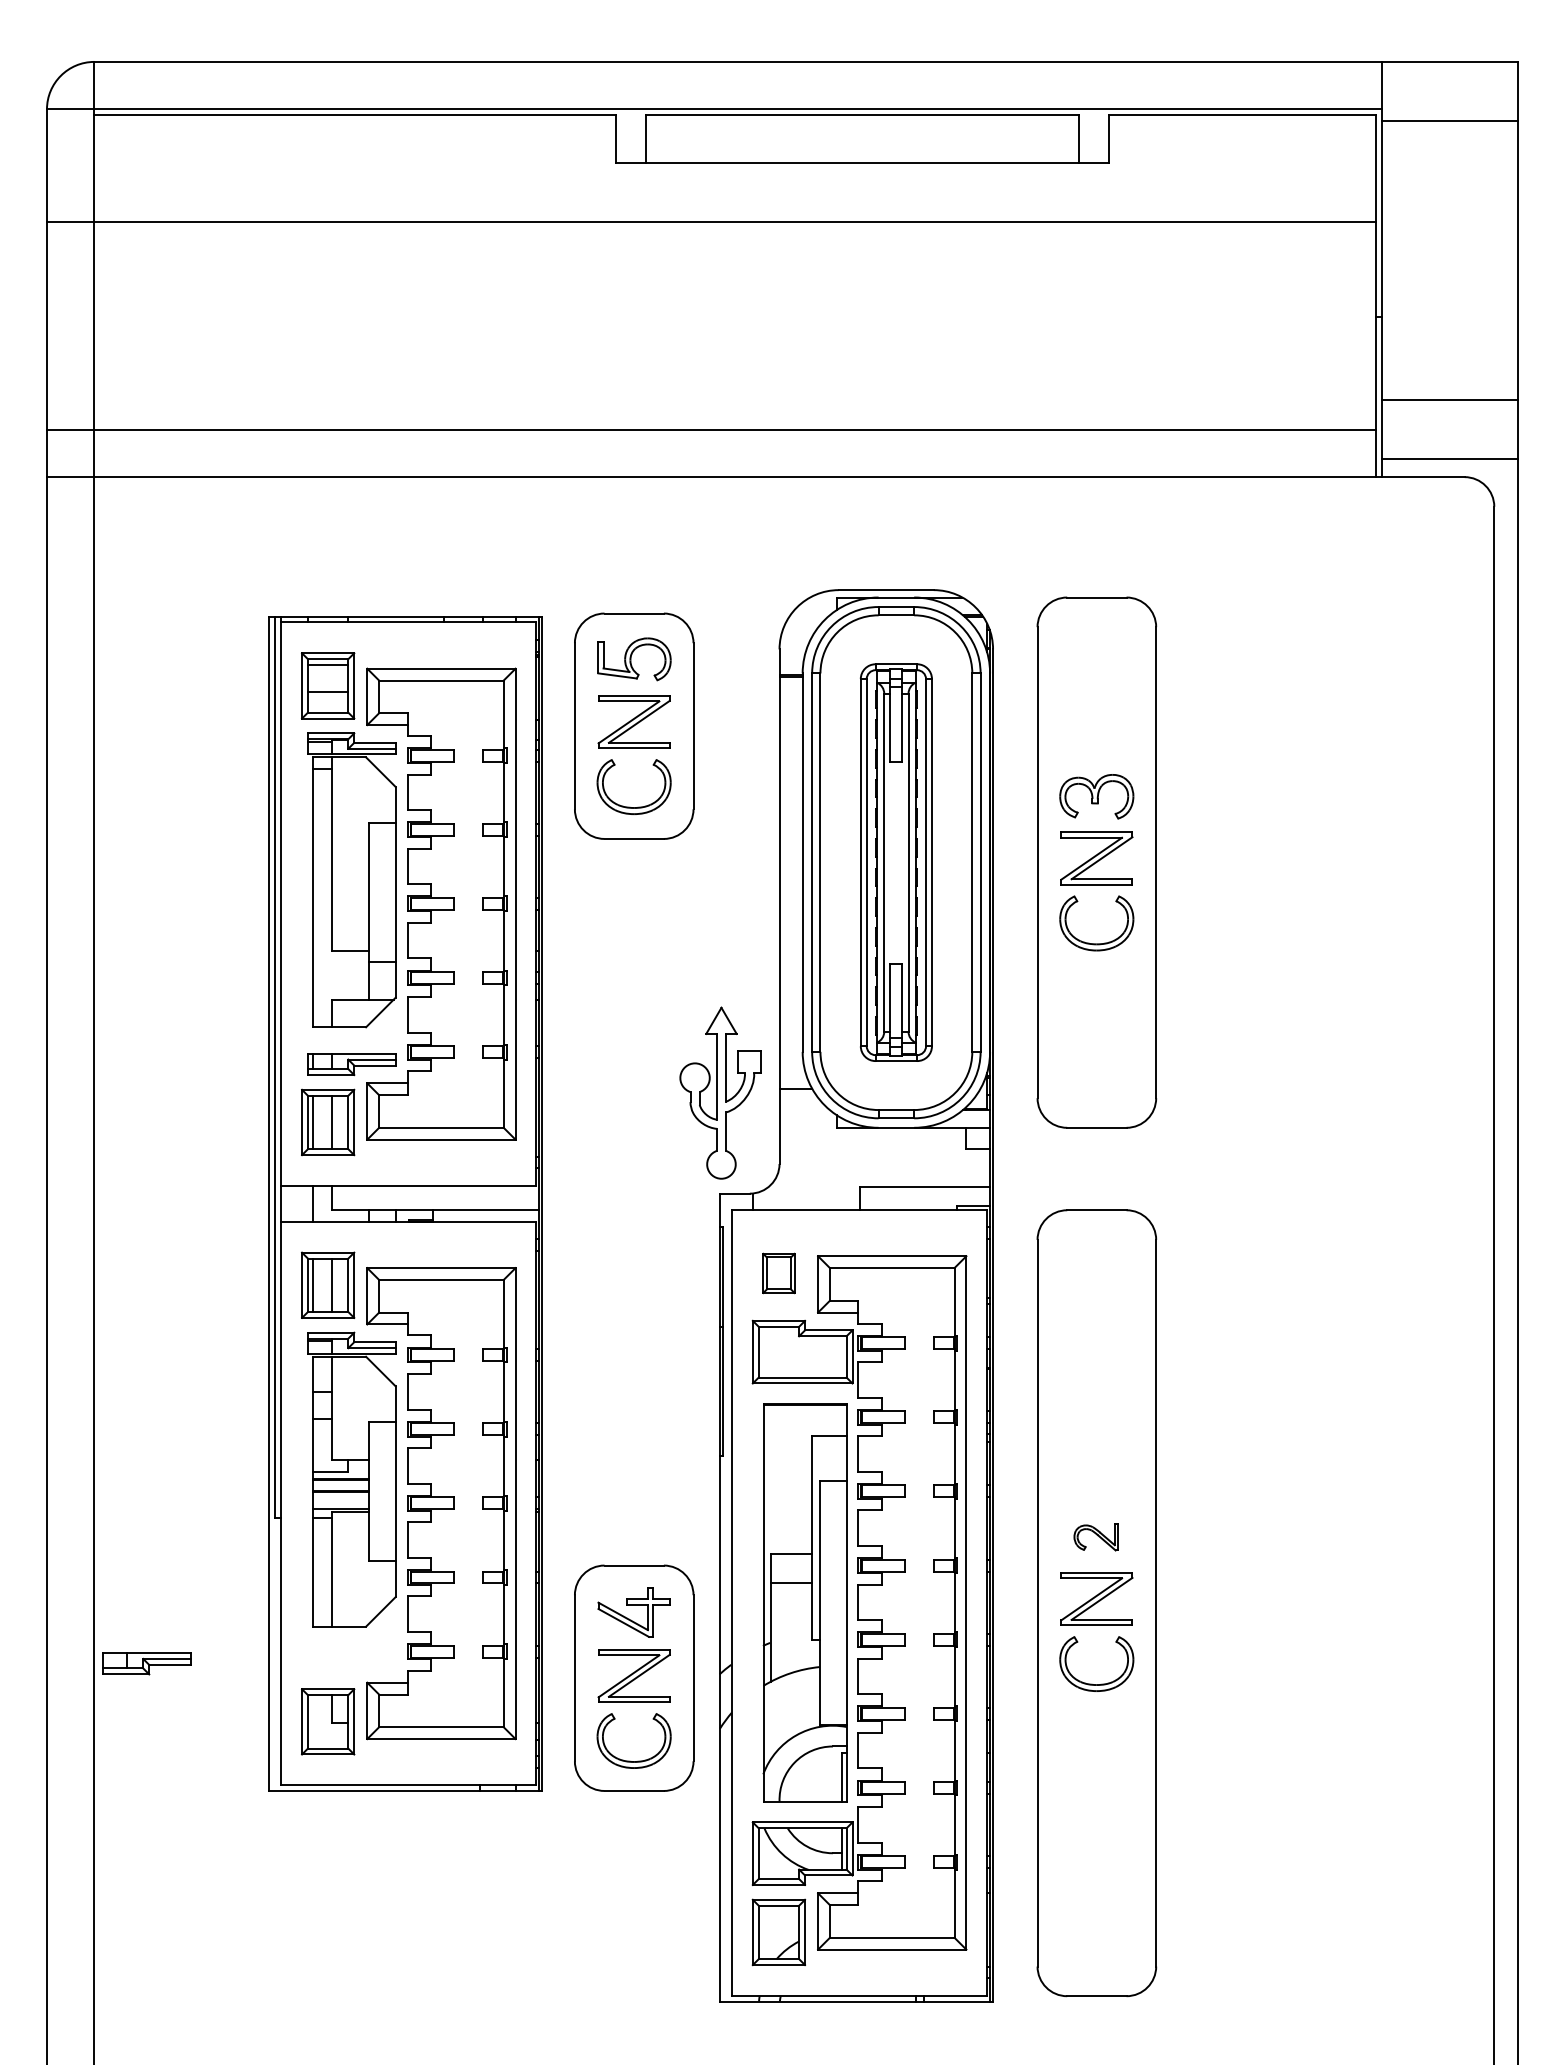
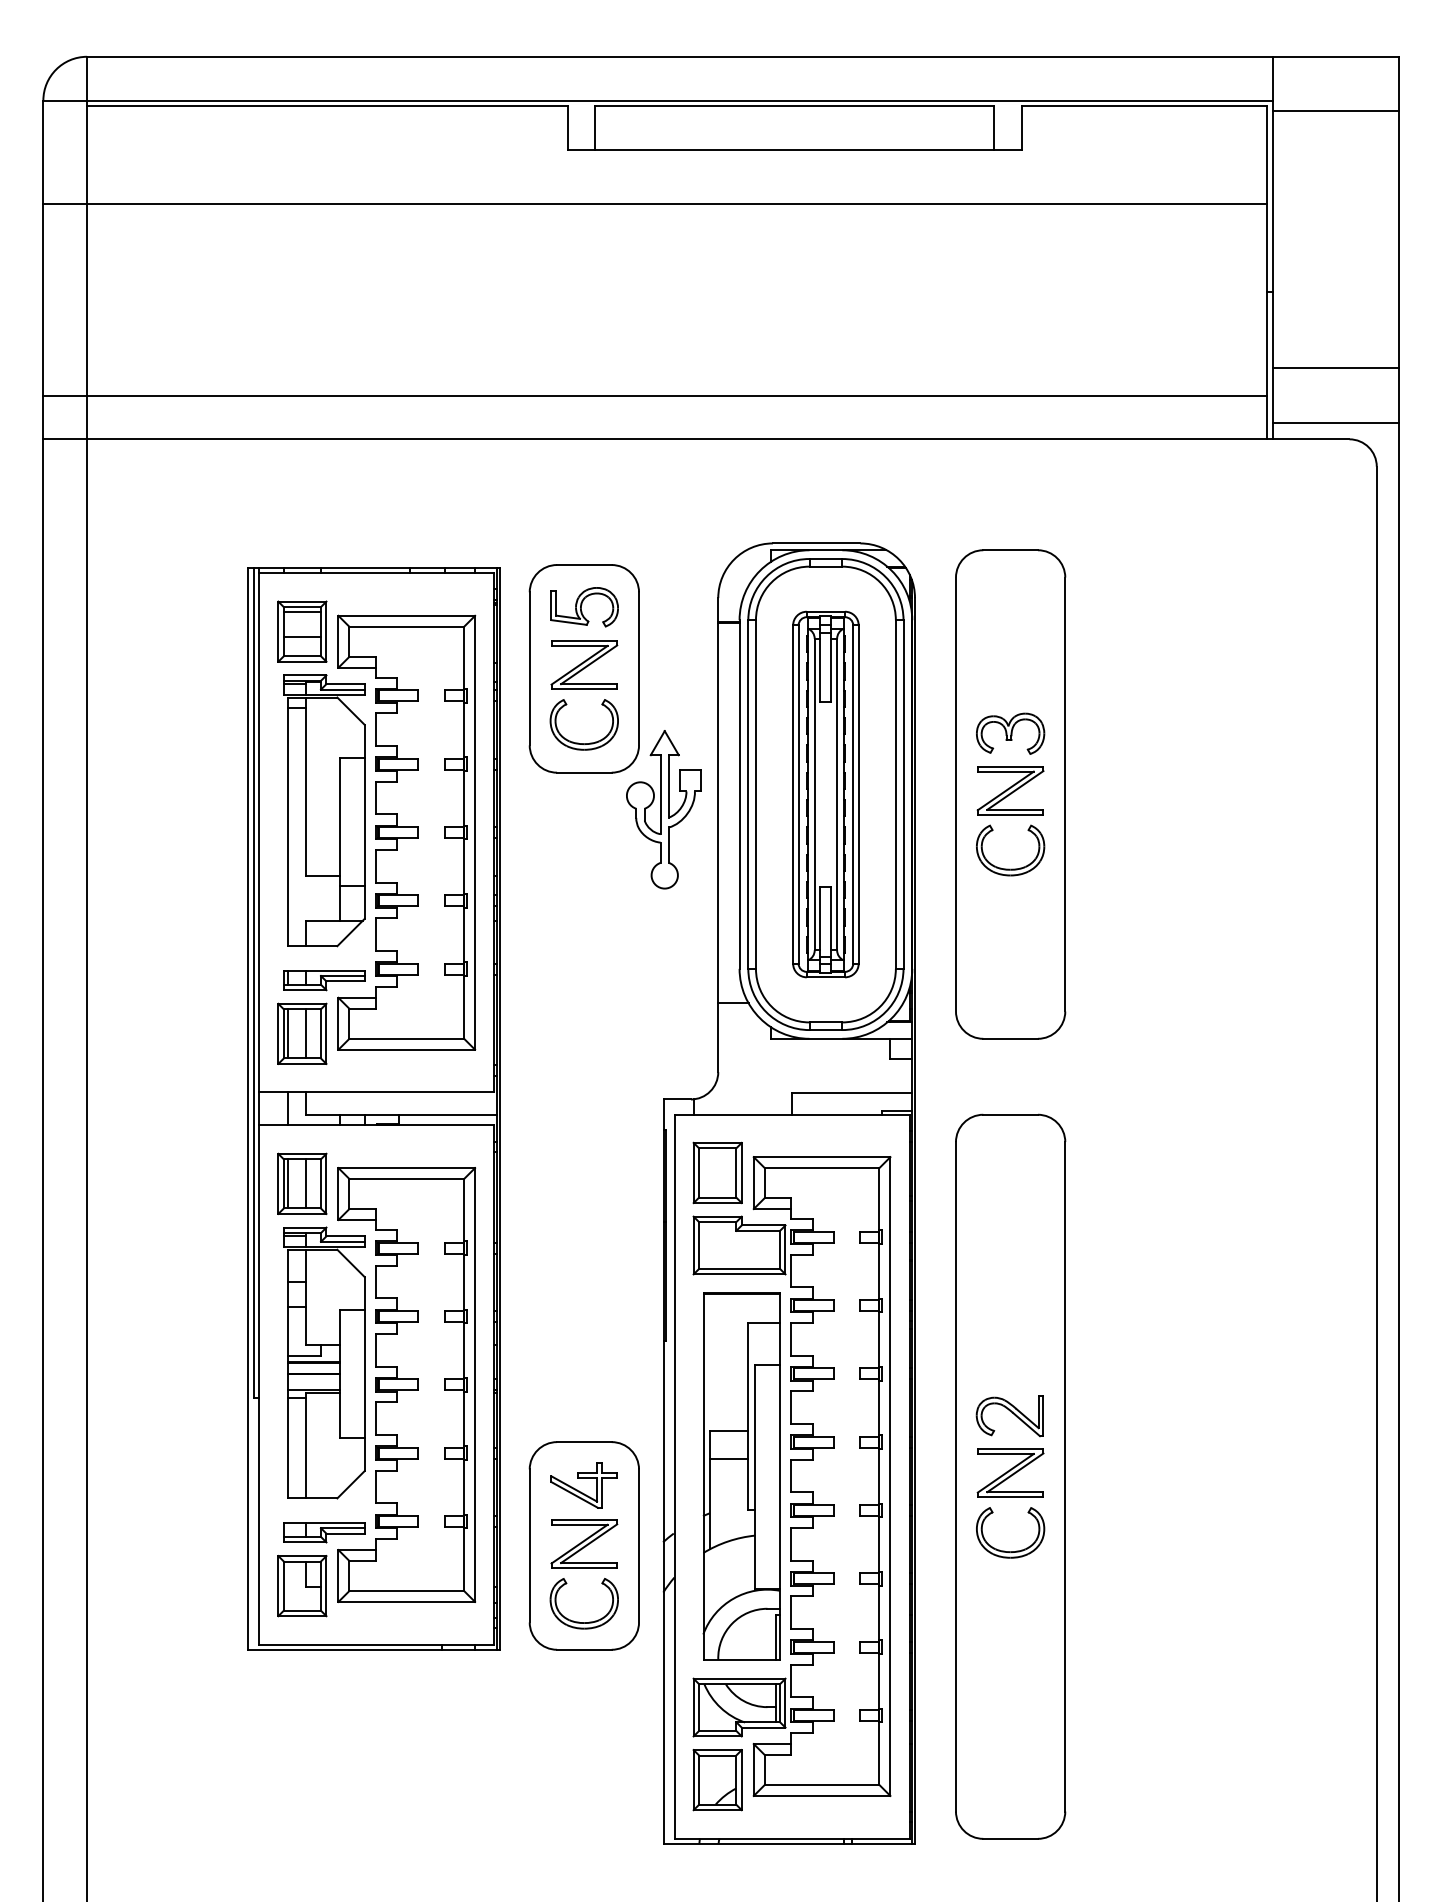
part: (720, 1092) -> (663, 809), moved
part: (778, 1273) -> (717, 1173), size x1.67
part: (1095, 1537) -> (1009, 1416), size x1.67
part: (146, 1663) -> (323, 1532), moved

